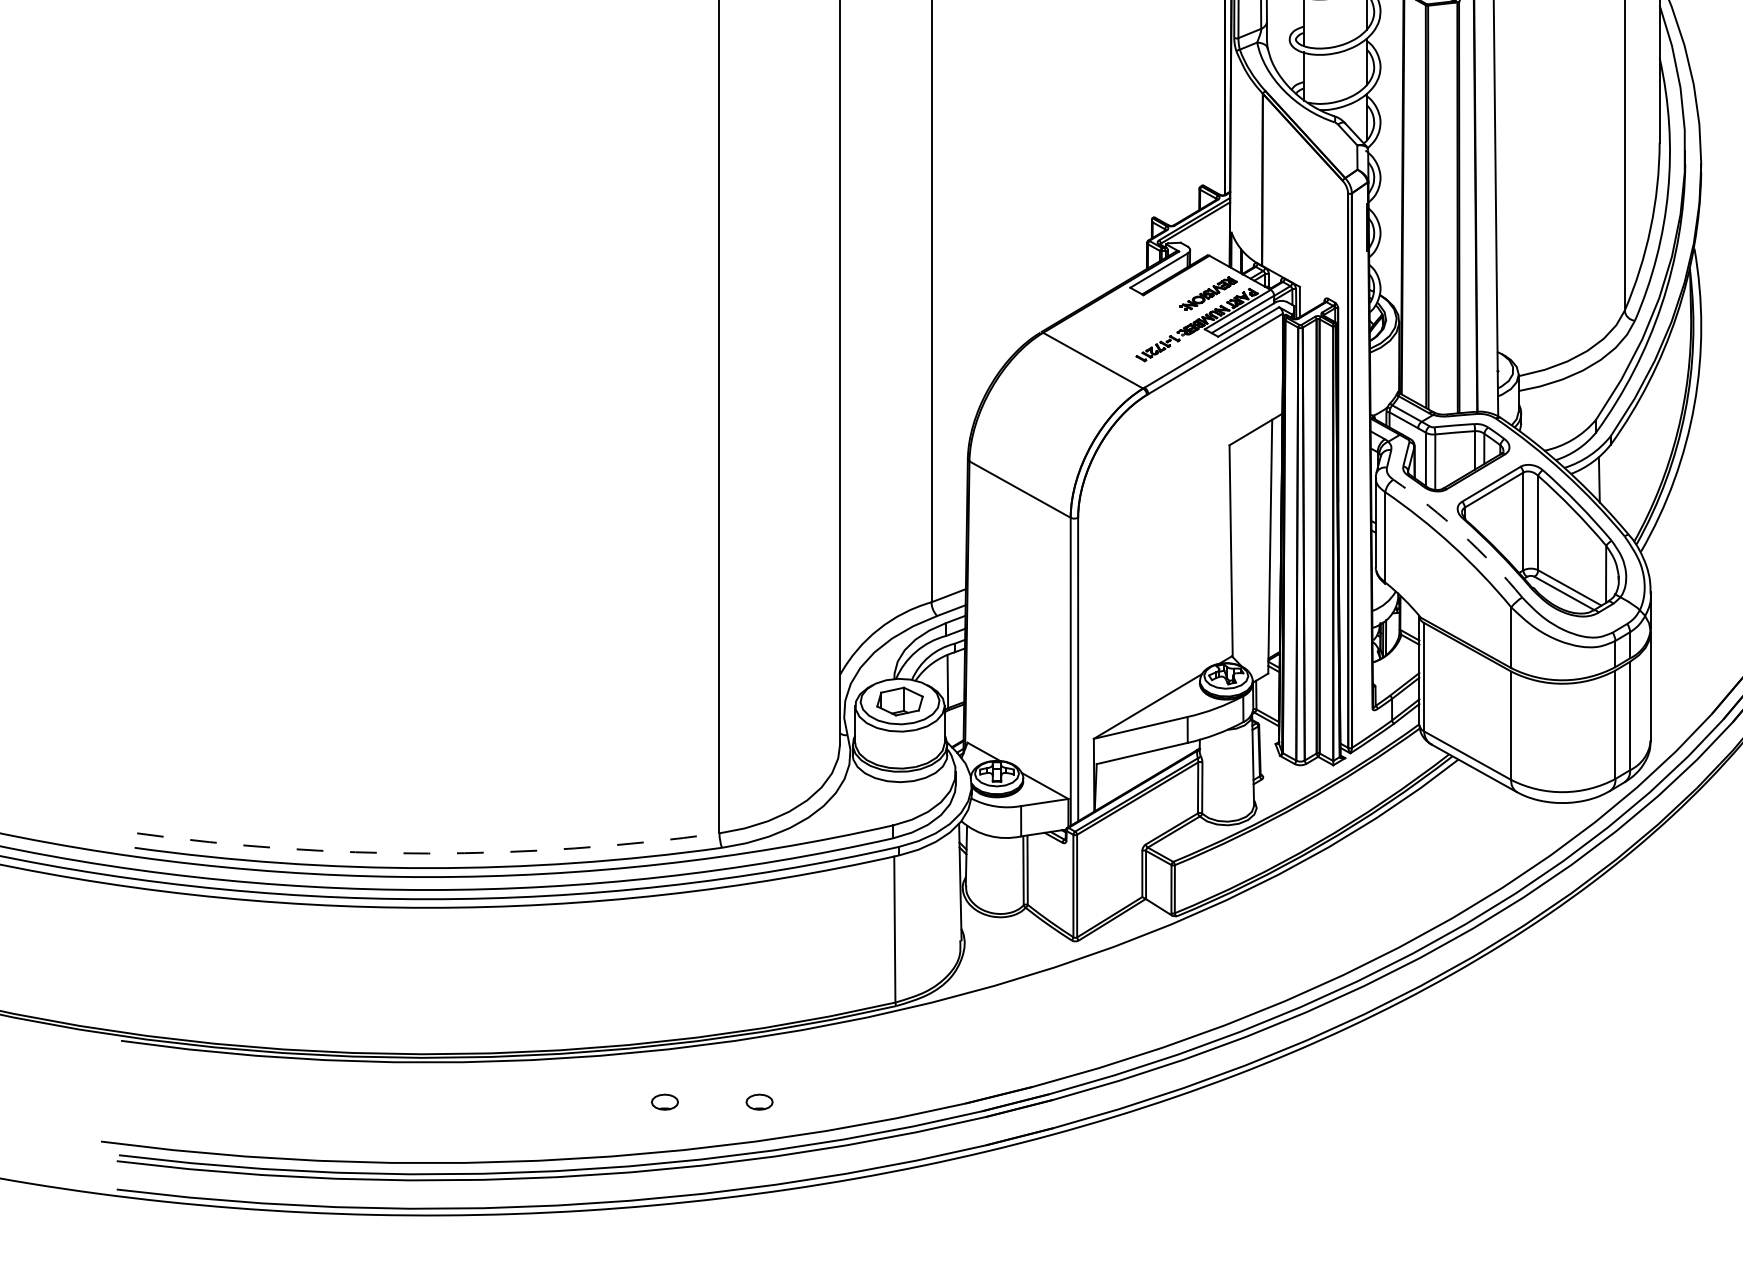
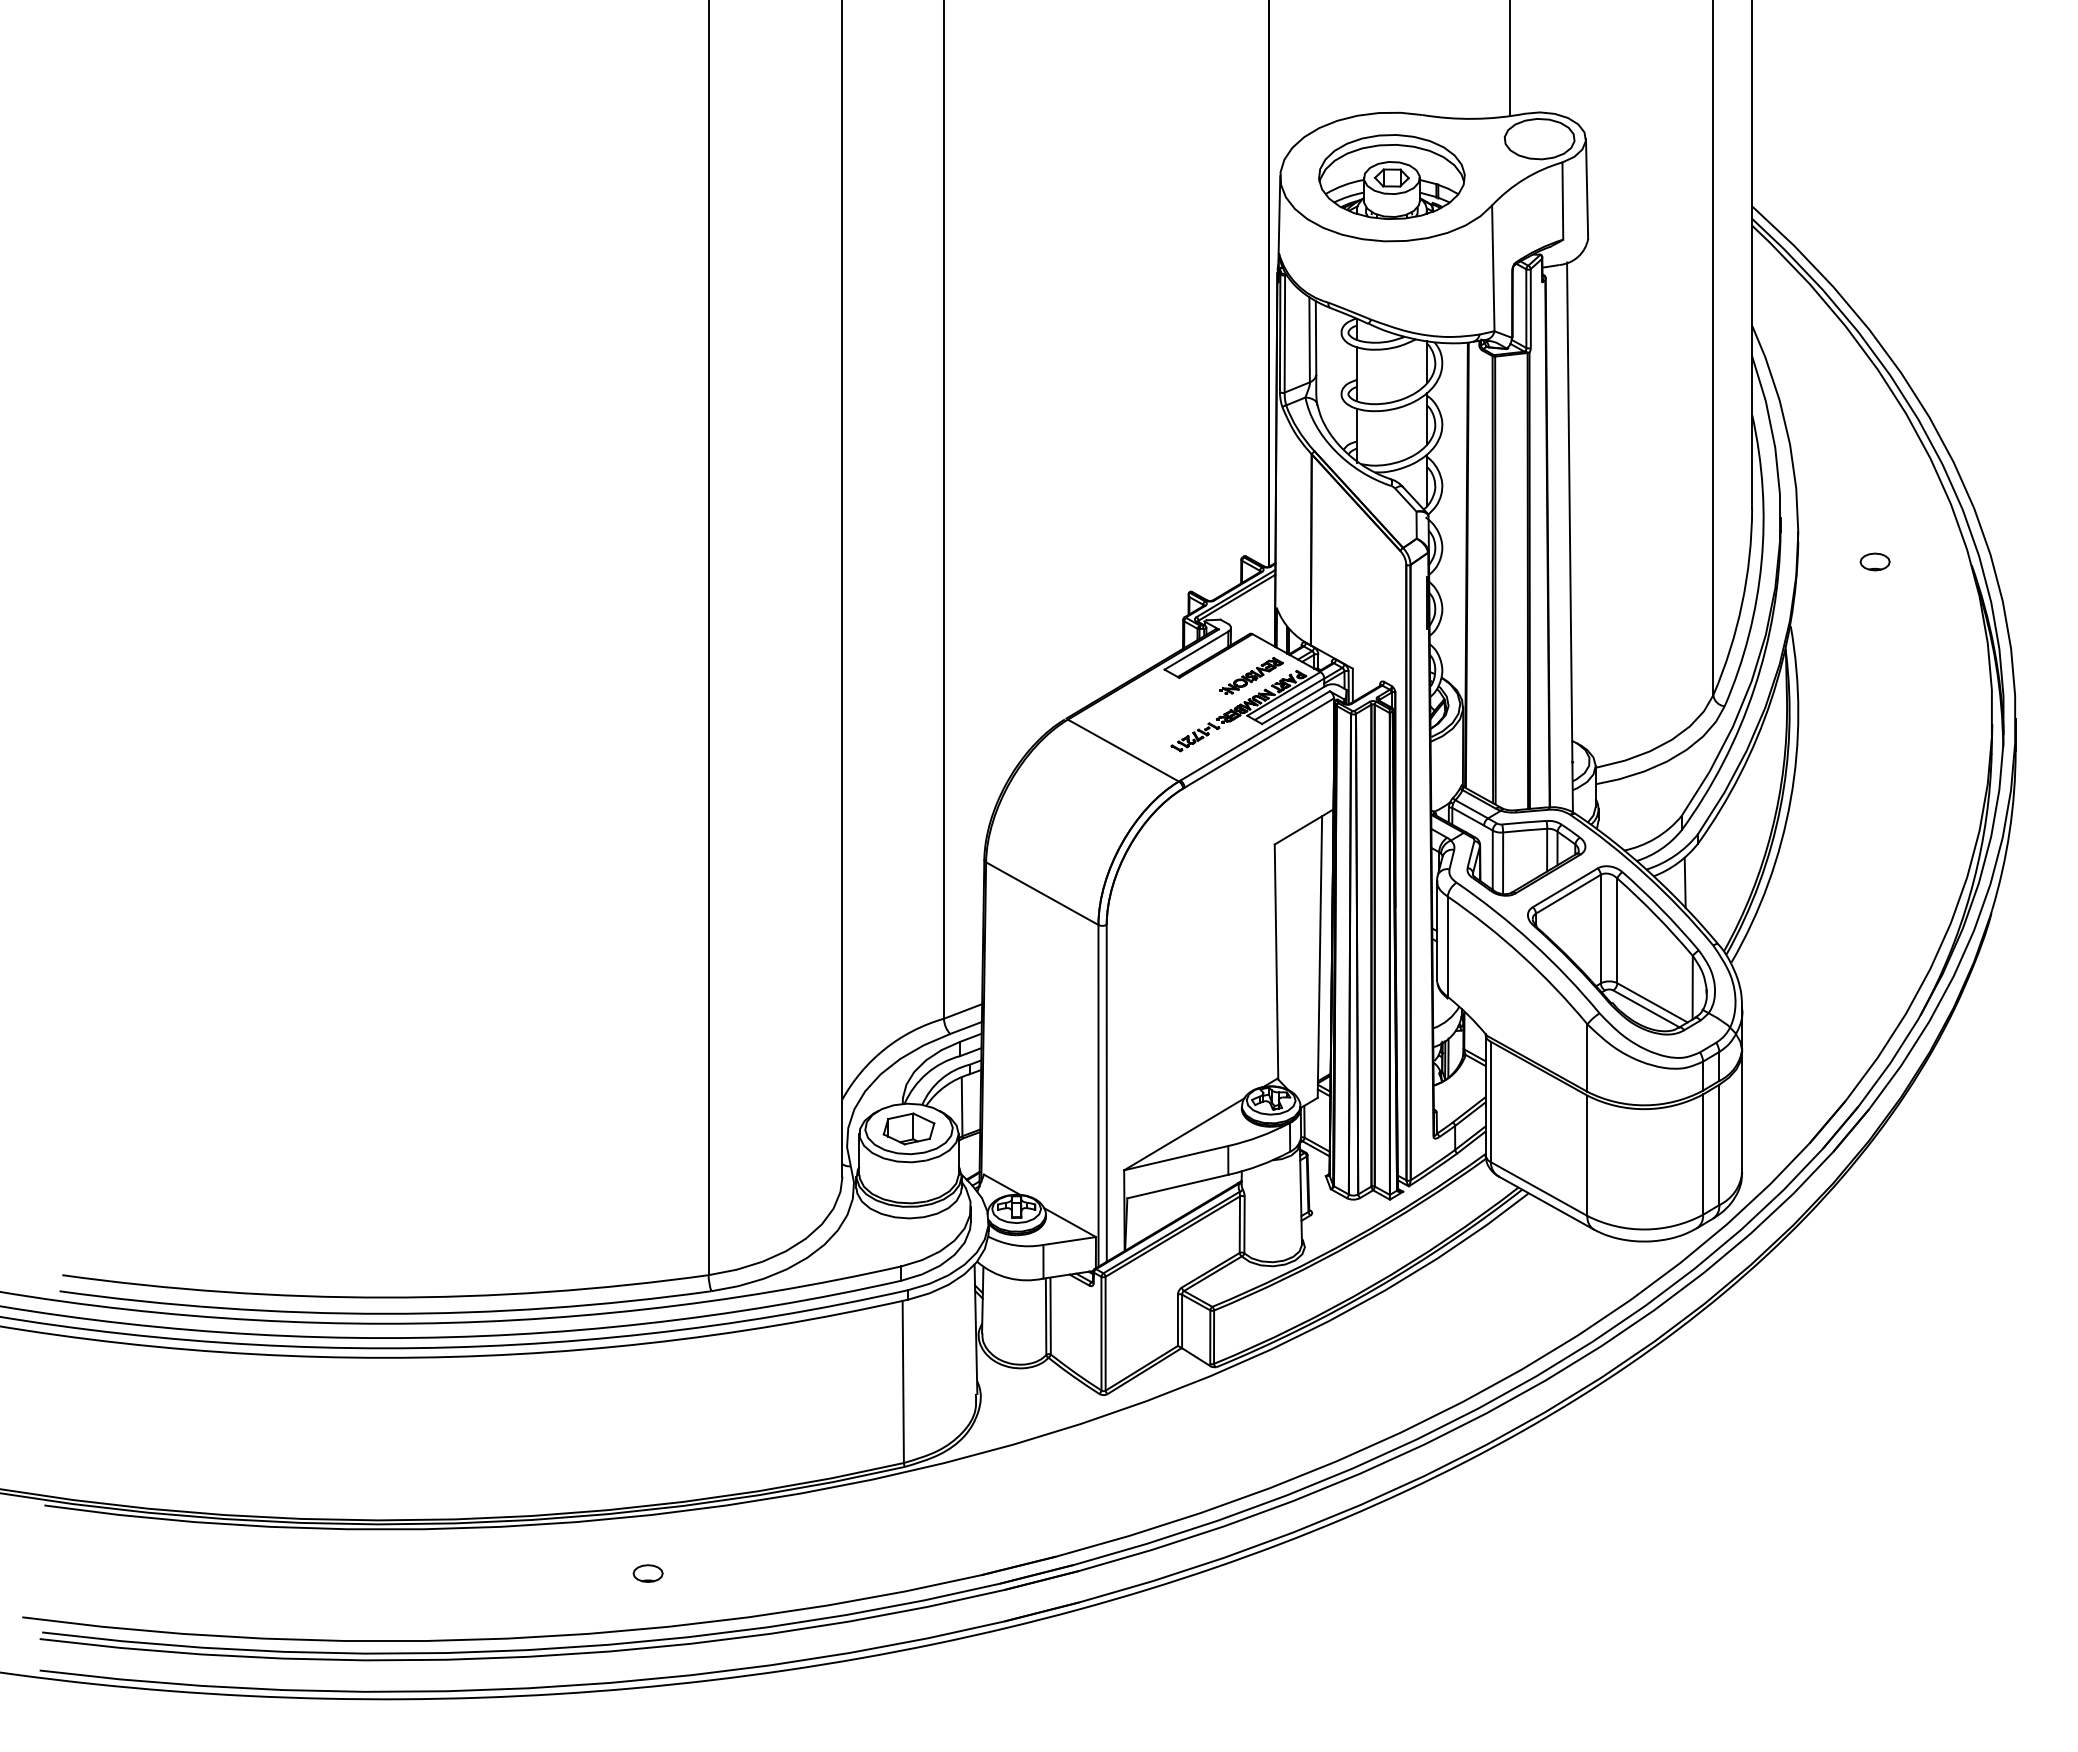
arc: (1461, 534) -> (1532, 943), dashed -> solid
arc: (428, 853) -> (385, 1297), dashed -> solid
part: (758, 1102) -> (752, 1573), removed

